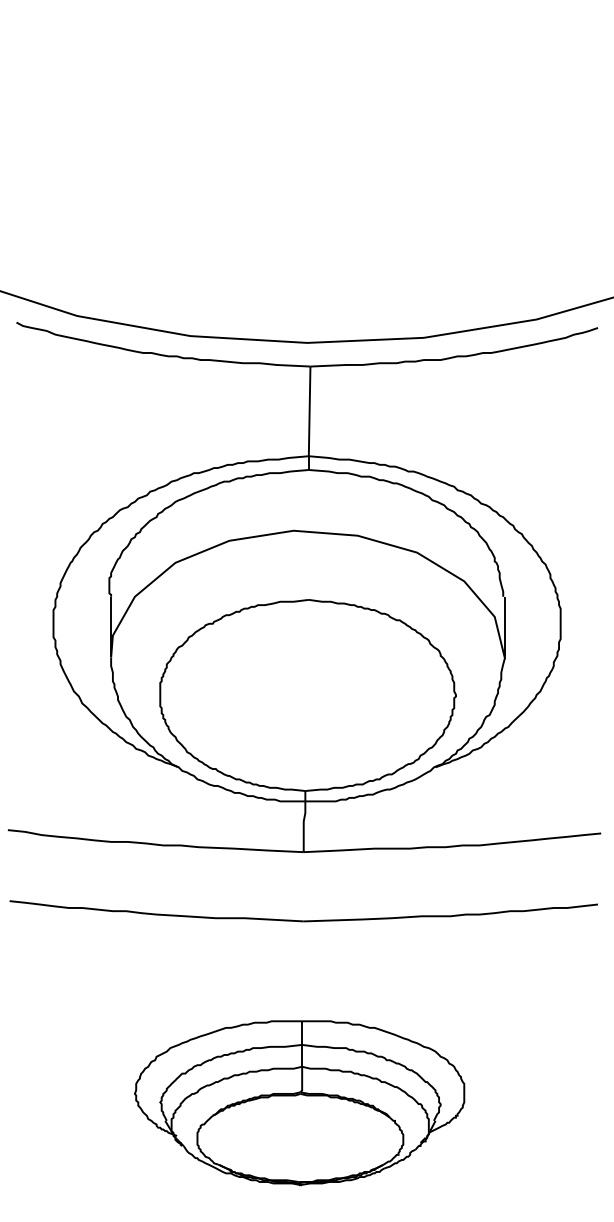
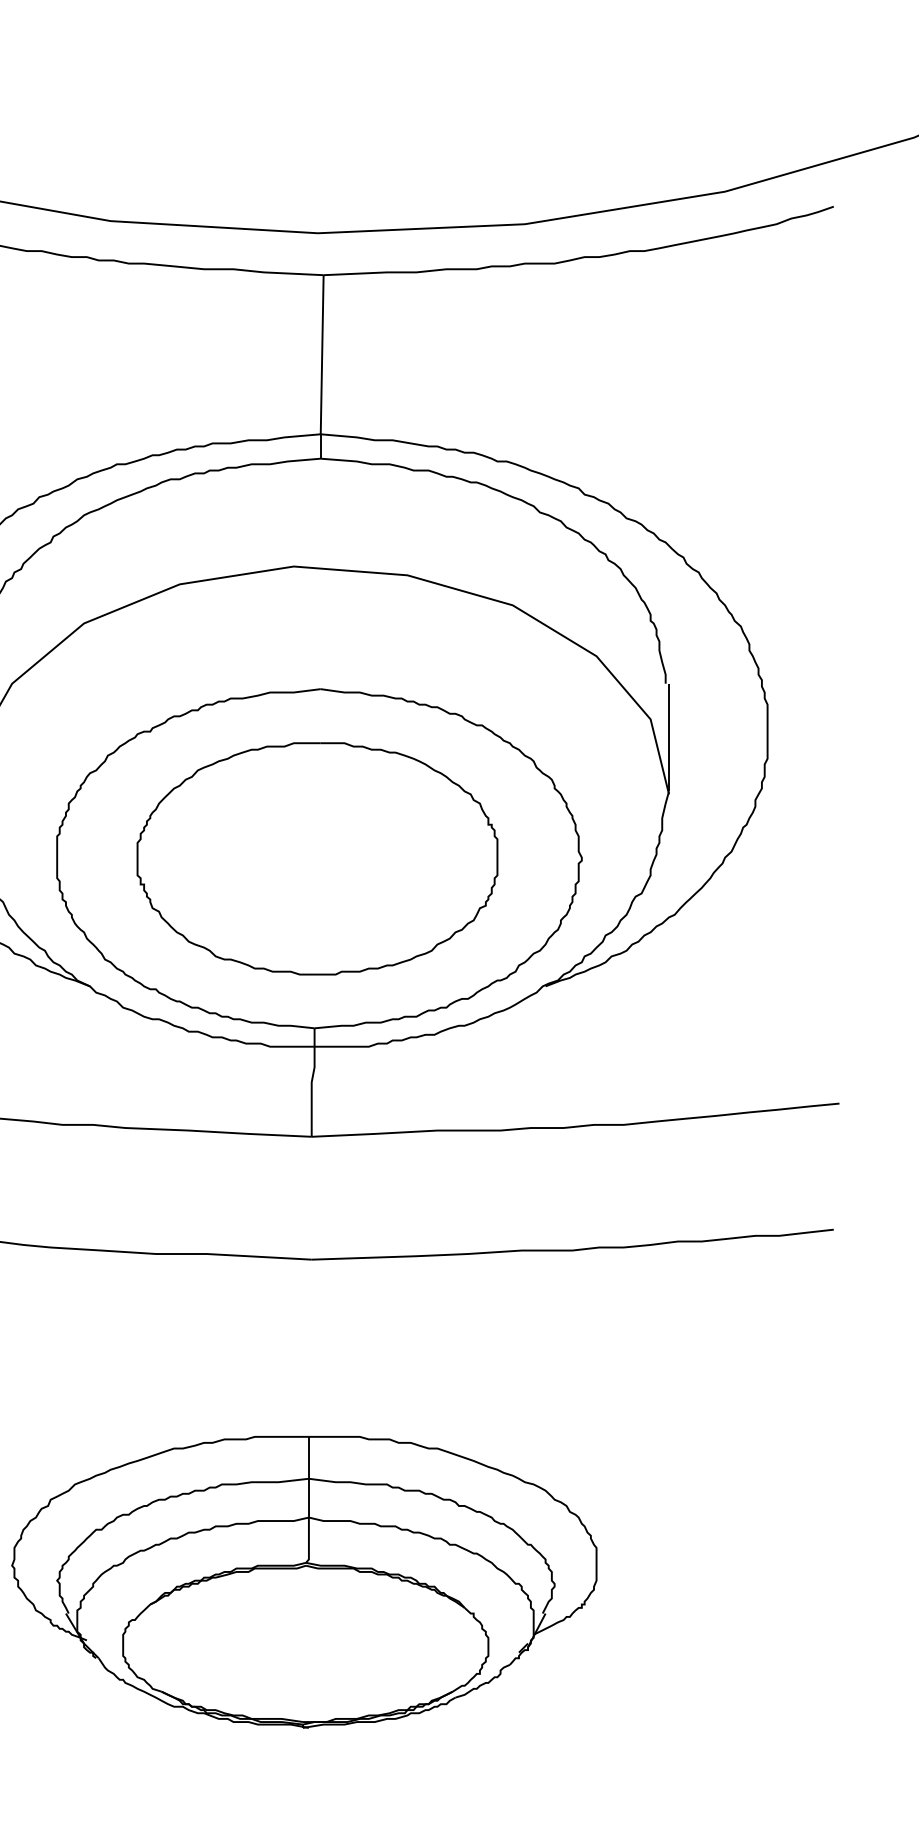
part: (306, 695) -> (316, 858), added

